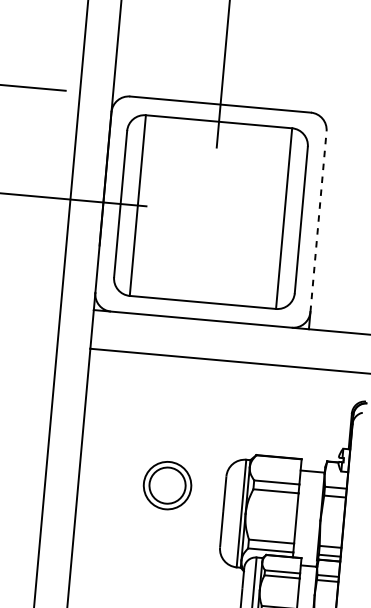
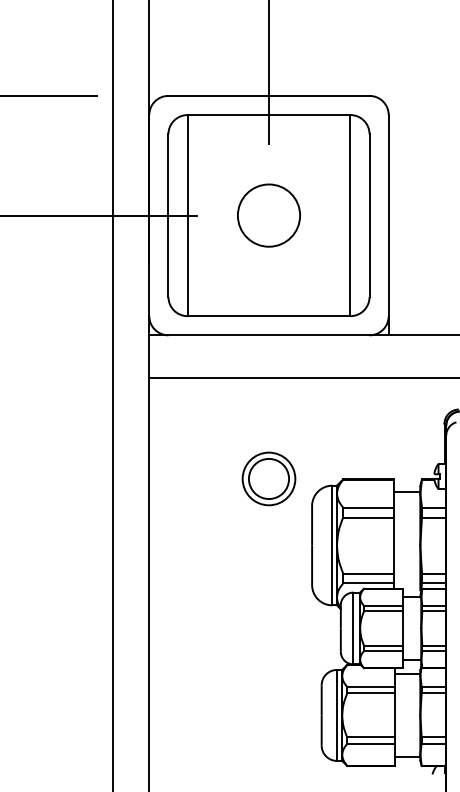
circle: (210, 211) -> (268, 215), added
line: (318, 221) -> (388, 215), dashed -> solid
part: (167, 485) -> (268, 478), moved

